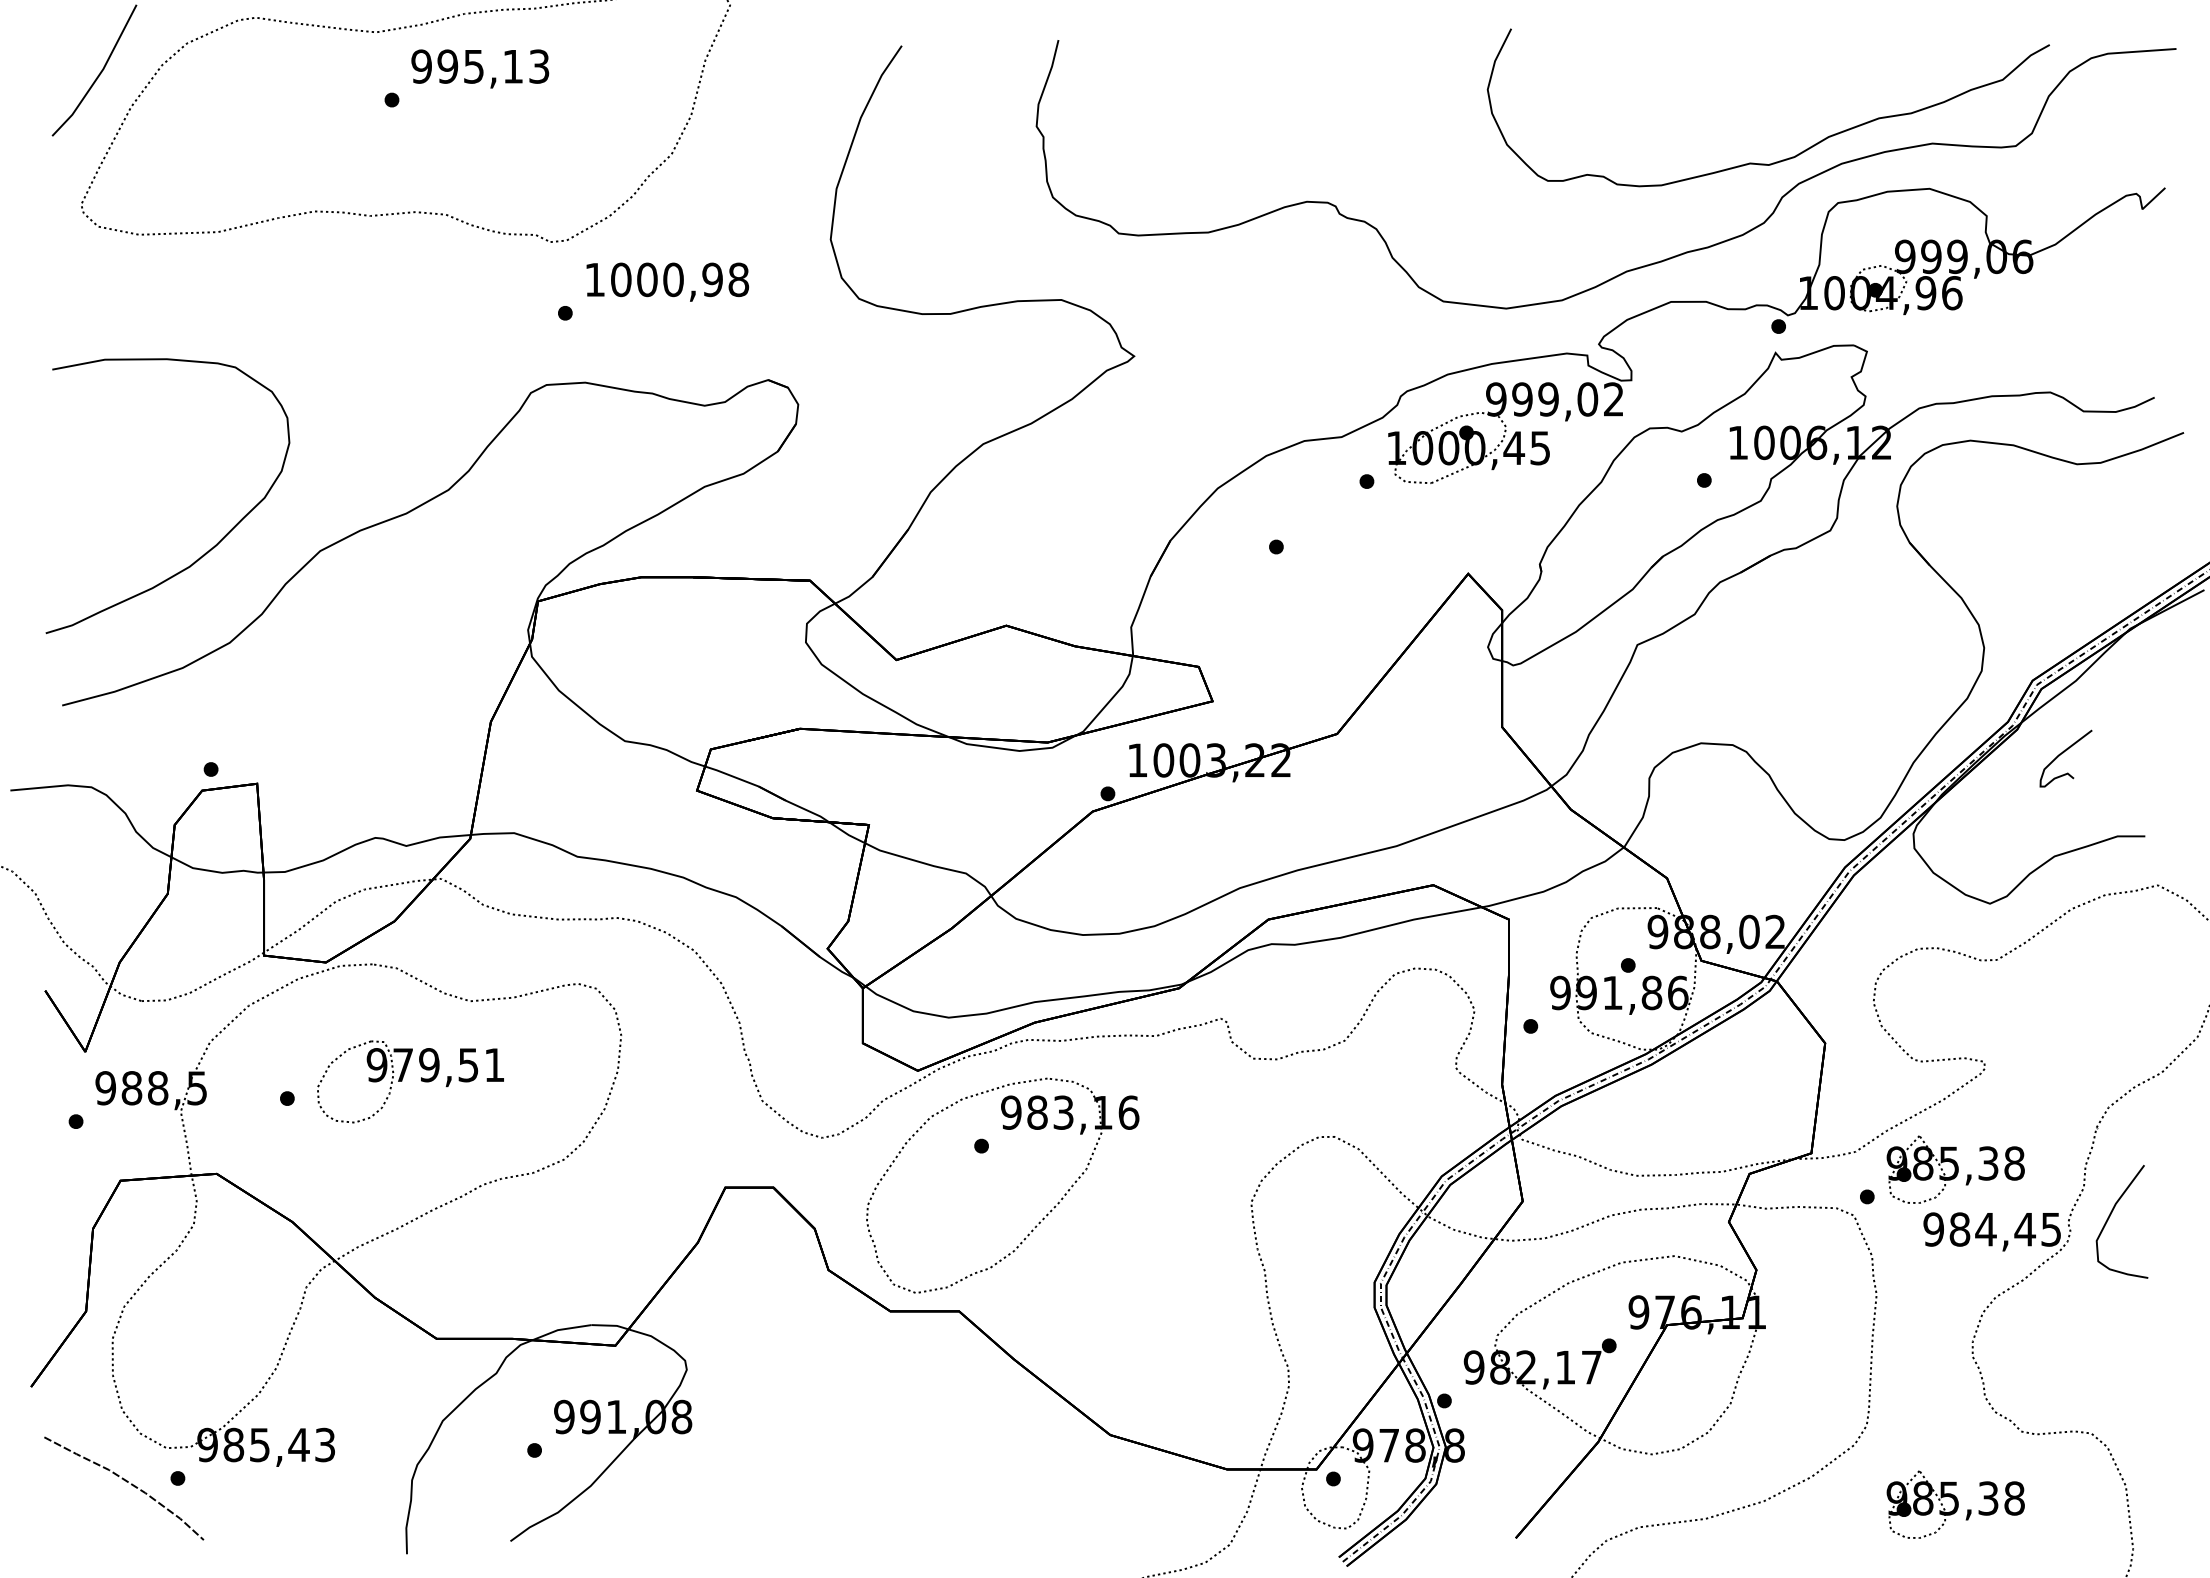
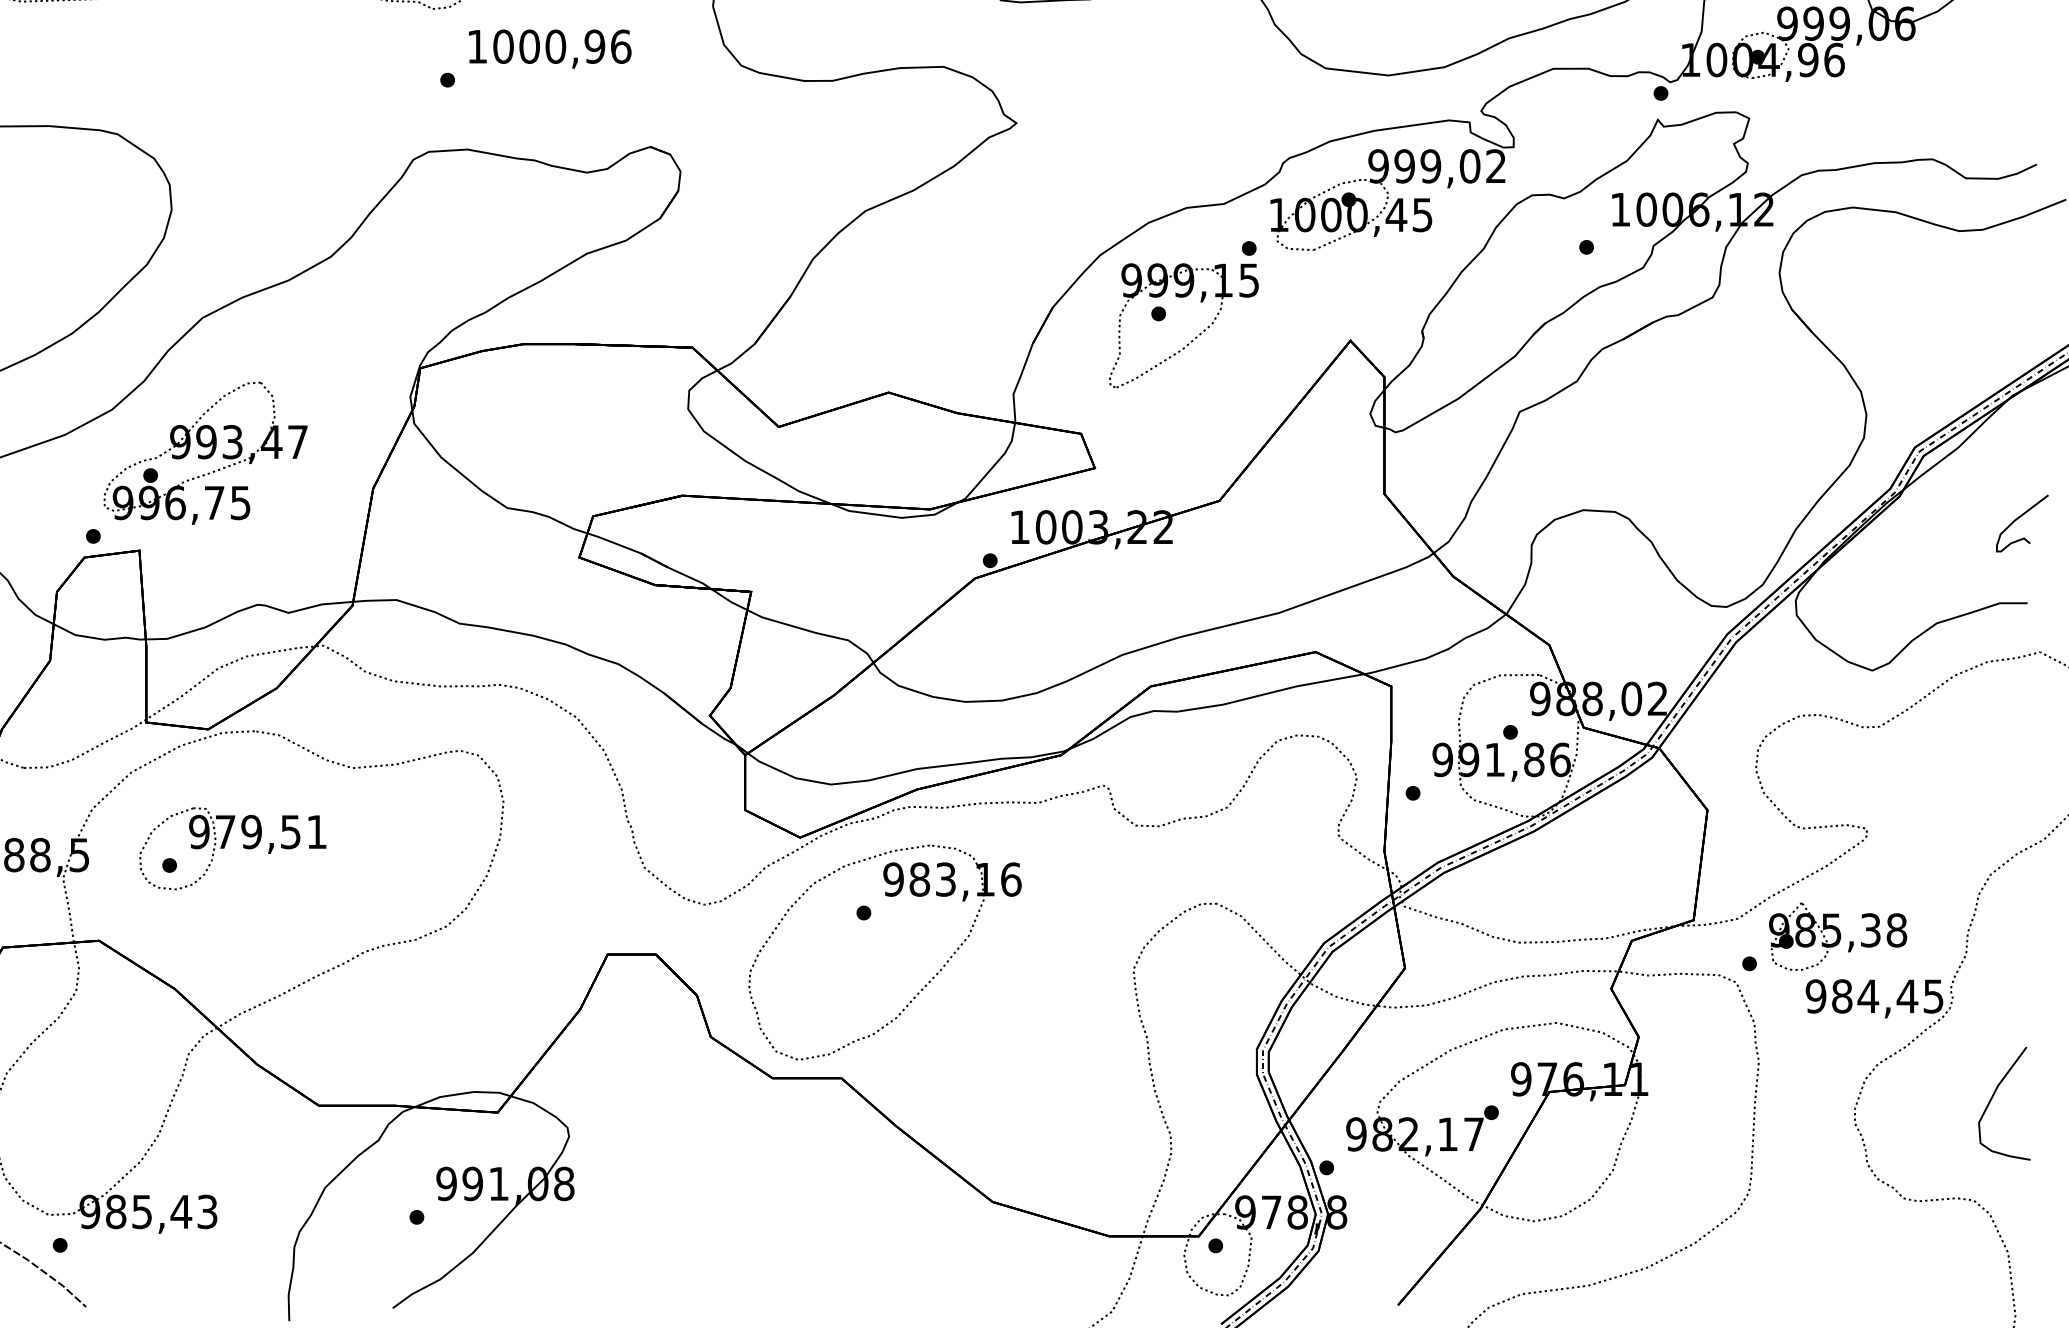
text: (738, 279) -> (620, 46), 1000,98 -> 1000,96
part: (1312, 570) -> (1194, 337), added
part: (323, 685) -> (205, 452), added
curve: (2063, 753) -> (2019, 518), moved
part: (403, 1078) -> (225, 845), moved
curve: (2110, 1216) -> (1992, 1098), moved
part: (1955, 1504) -> (1837, 1271), removed

